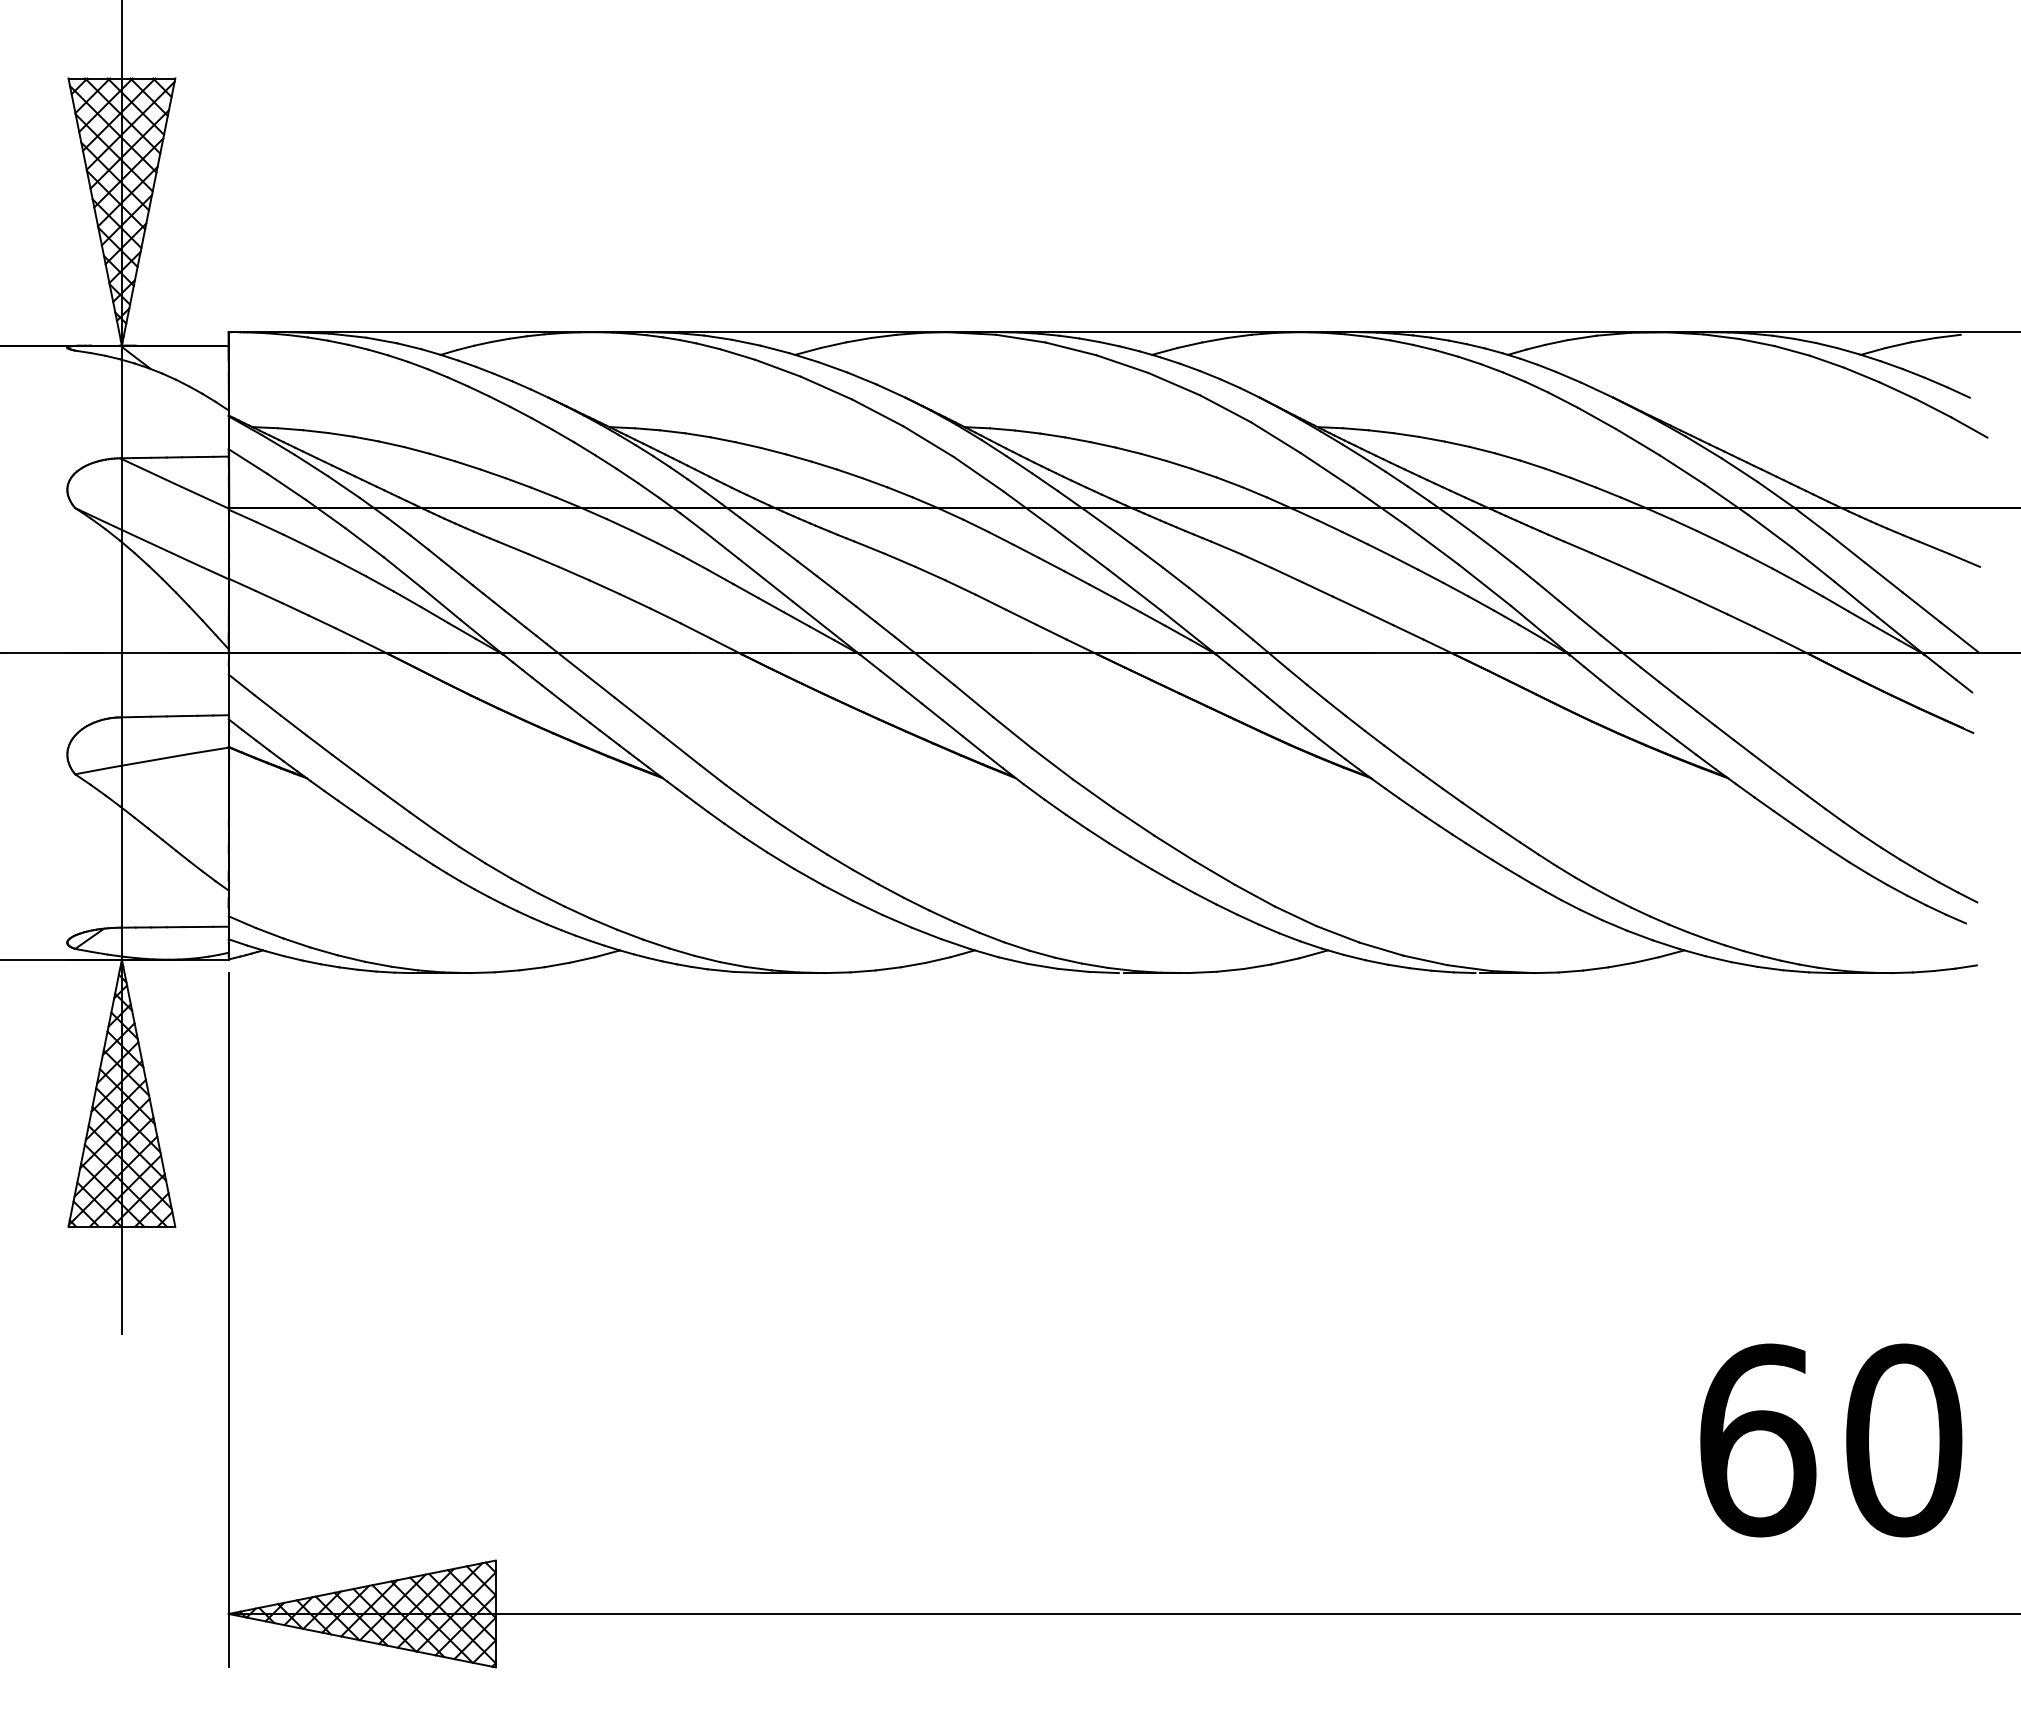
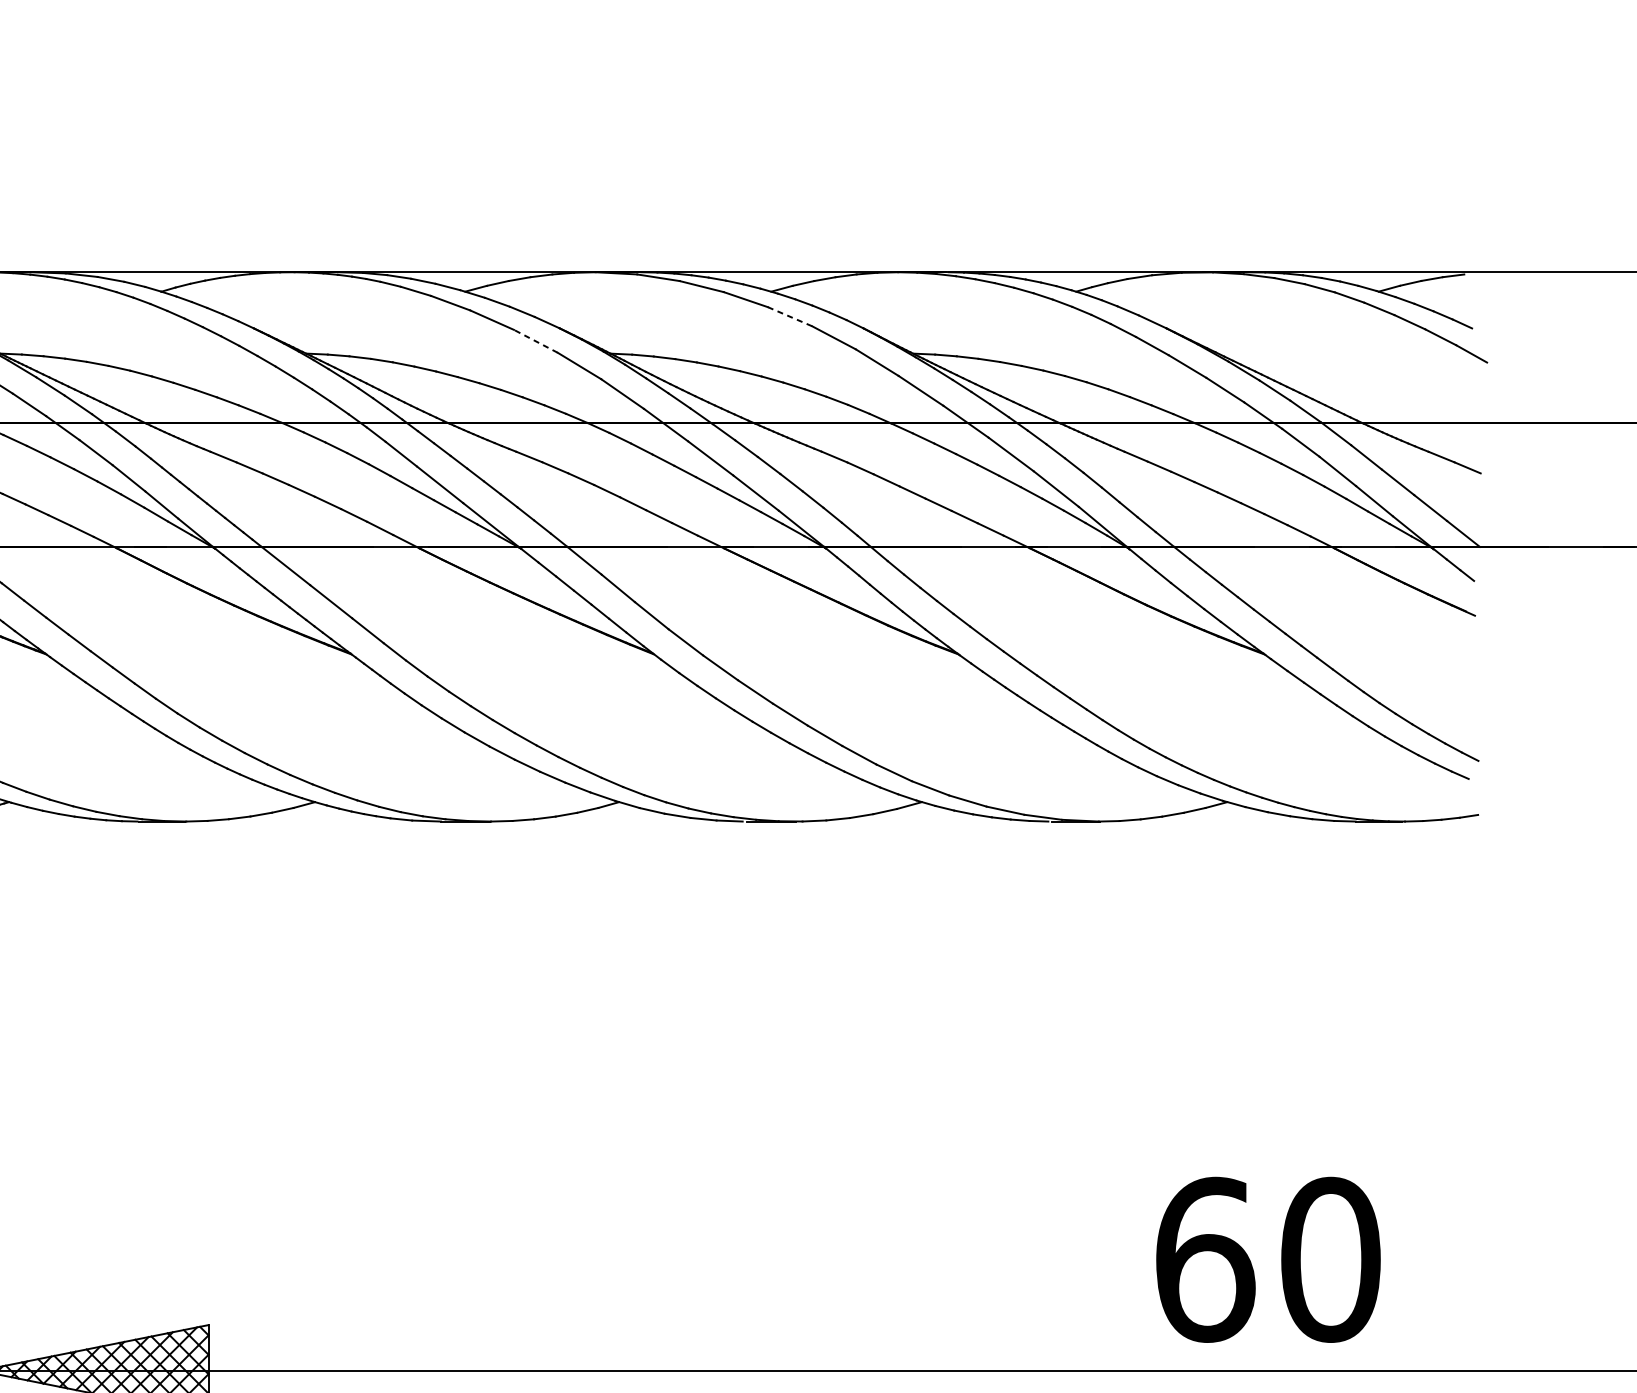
line: (1173, 383) -> (789, 316), solid -> dashed
line: (877, 412) -> (535, 341), solid -> dashed
text: (1831, 1440) -> (1268, 1259), moved

